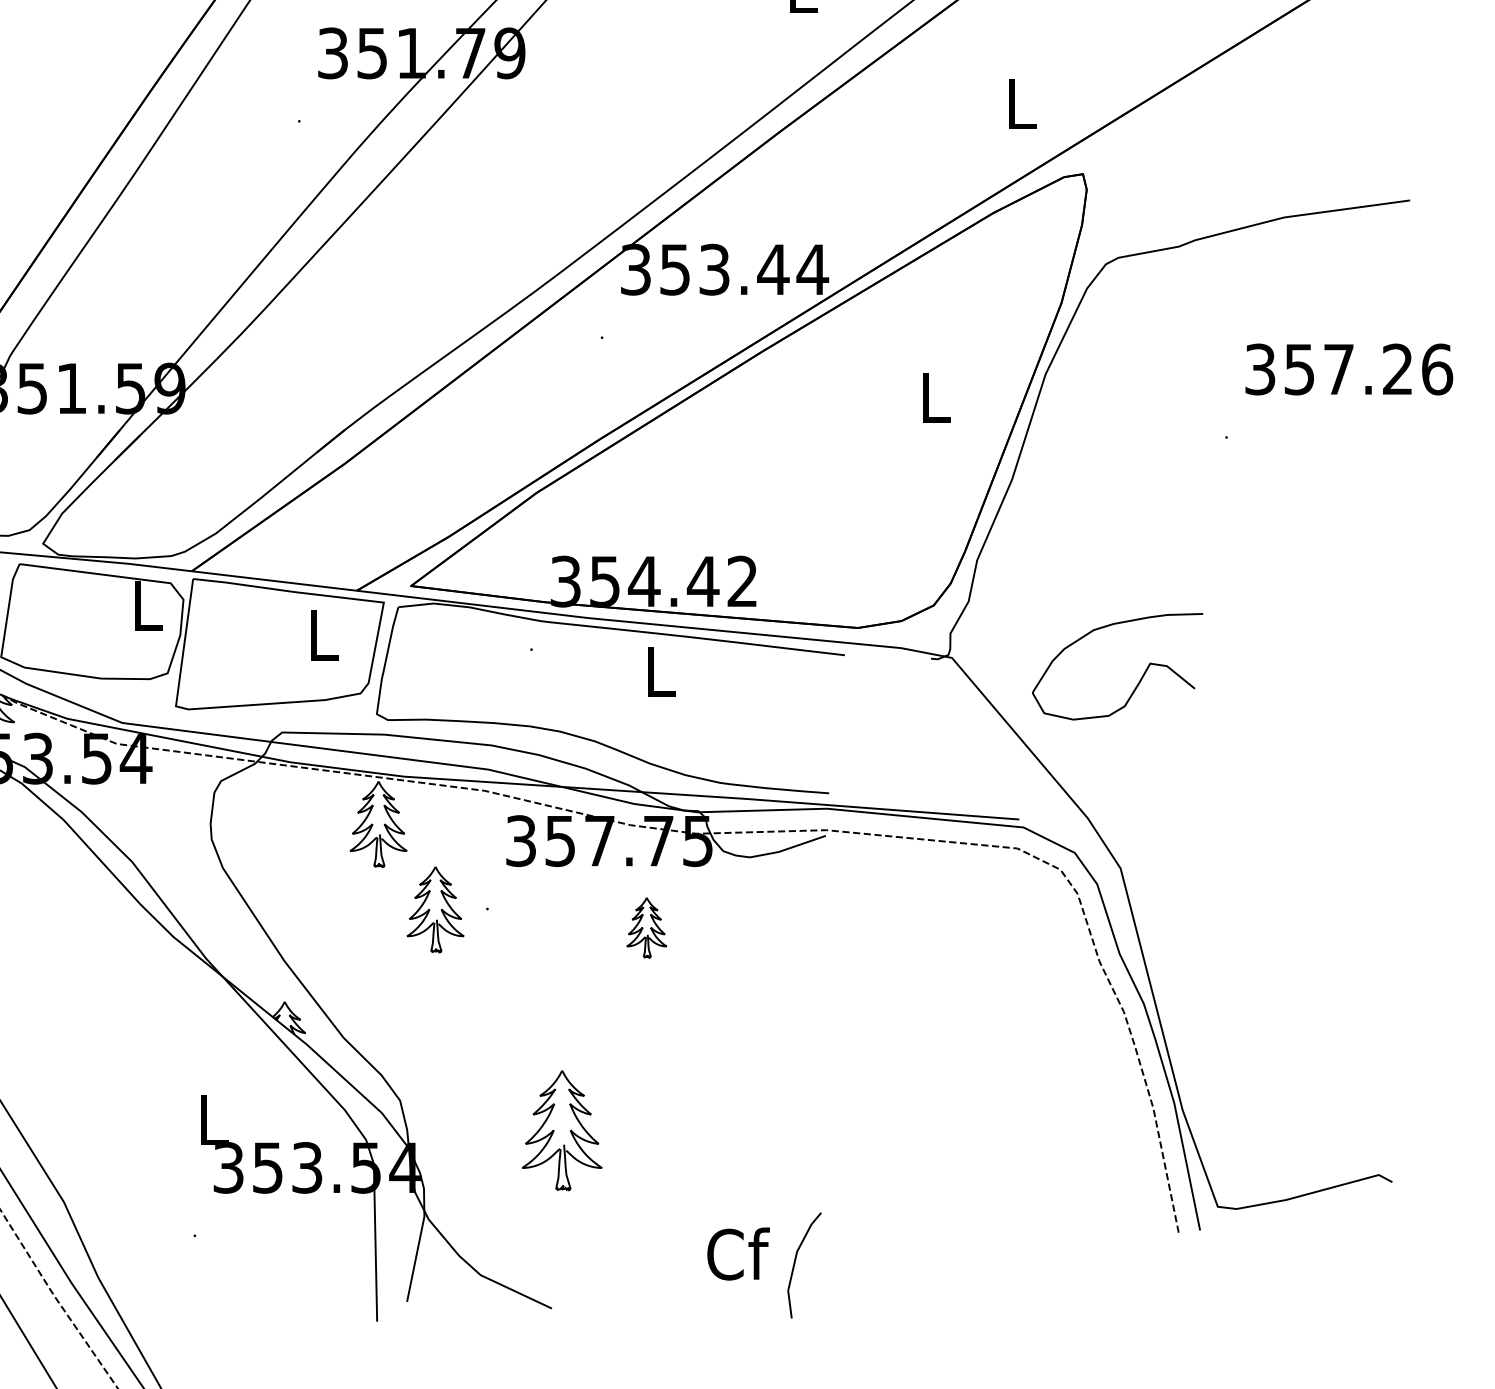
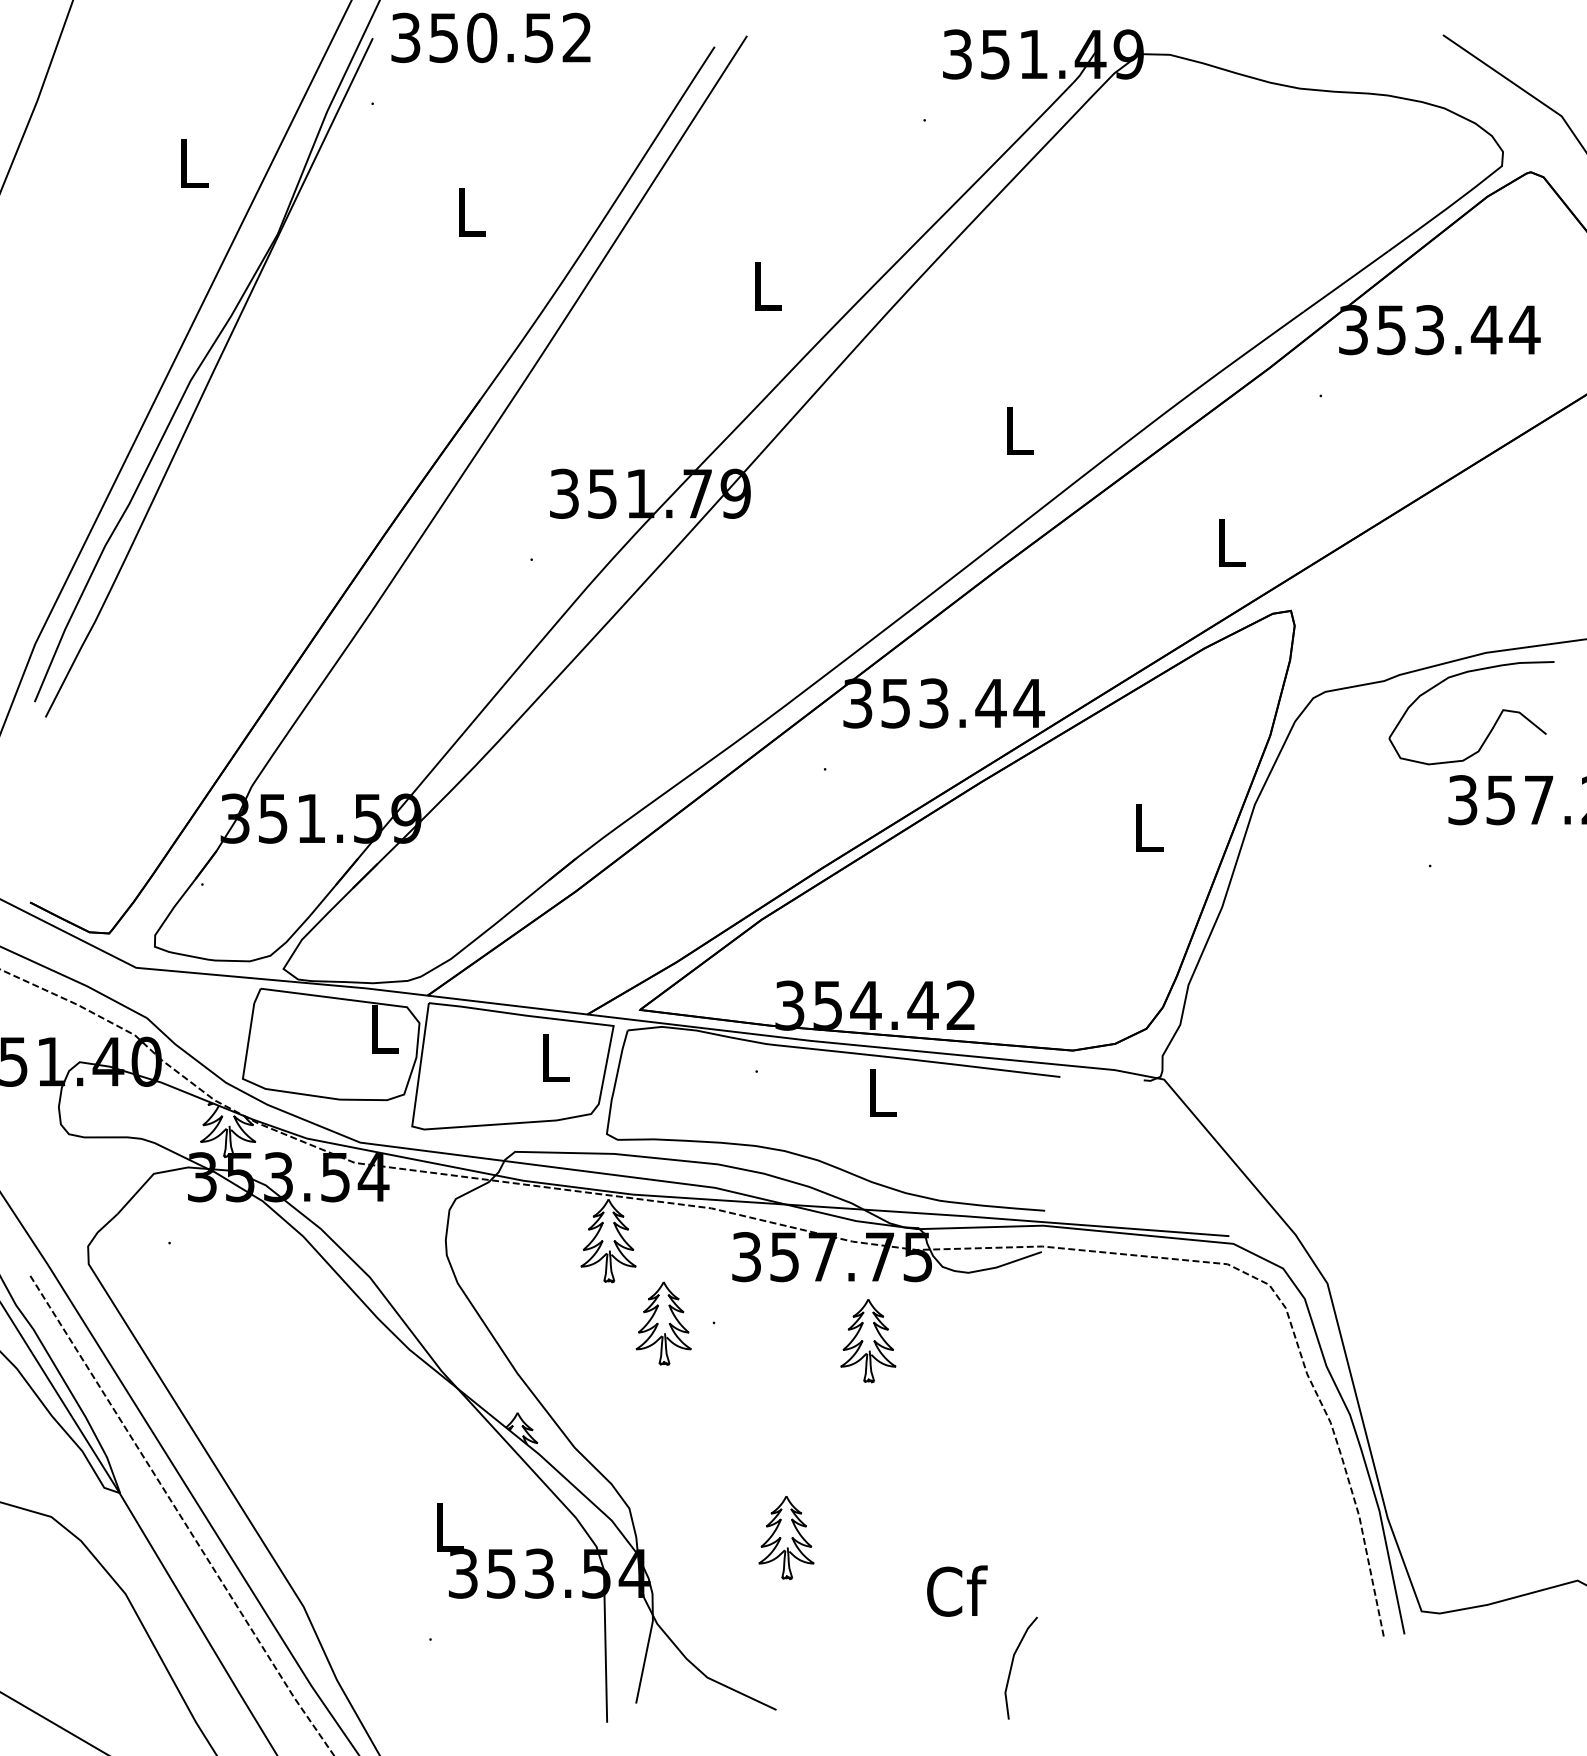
curve: (1139, 680) -> (1492, 726), moved
part: (646, 928) -> (868, 1341), size x1.43
part: (562, 1130) -> (786, 1537), size x0.71
text: (738, 1253) -> (957, 1590), moved

